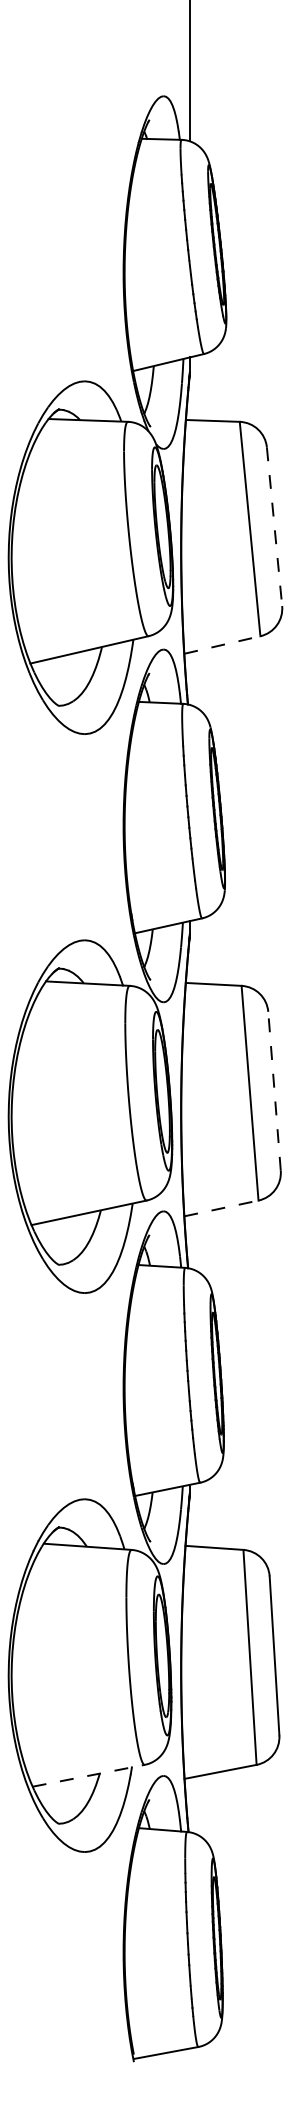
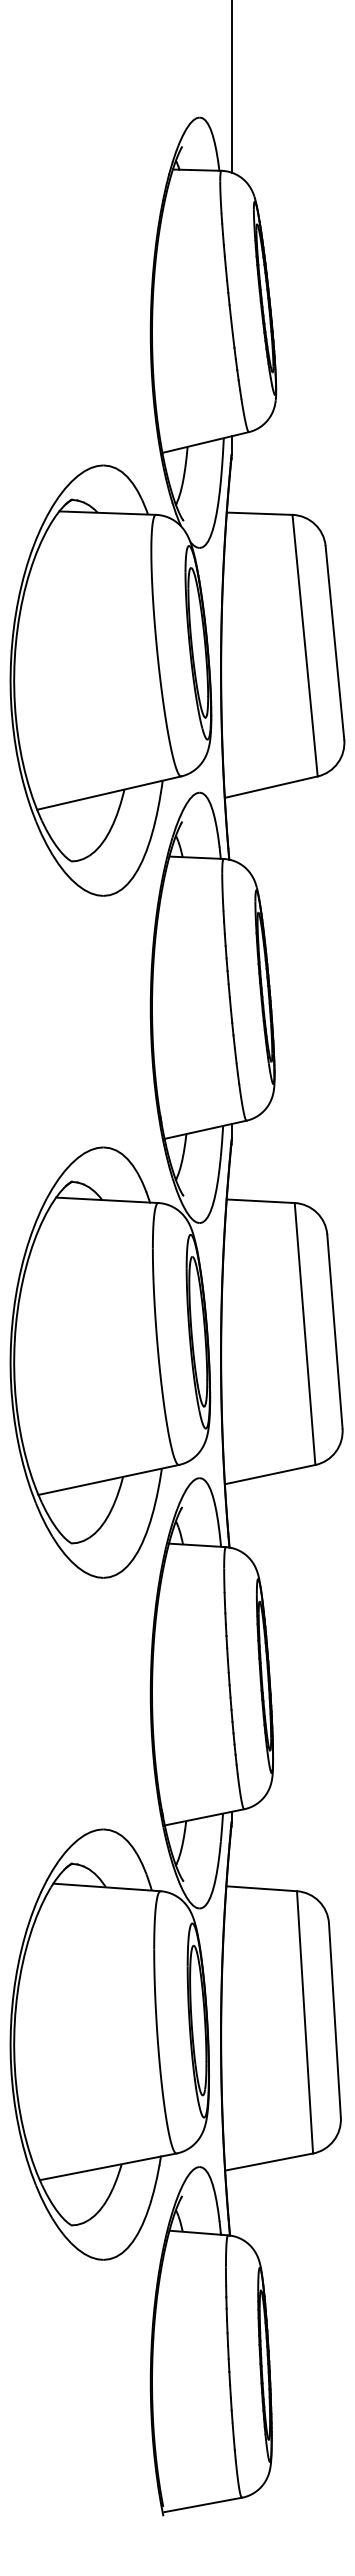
line: (274, 527) -> (334, 643), dashed -> solid
line: (222, 645) -> (271, 787), dashed -> solid
line: (274, 1091) -> (334, 1331), dashed -> solid
line: (221, 1208) -> (270, 1474), dashed -> solid
line: (88, 1775) -> (108, 2166), dashed -> solid

